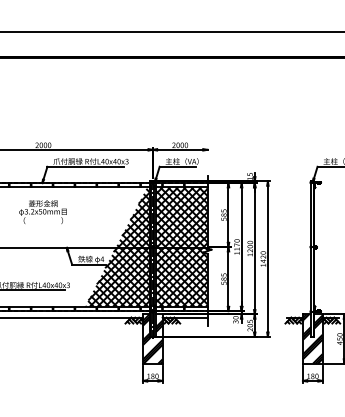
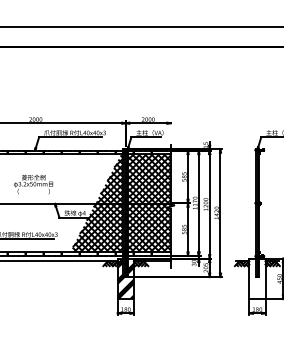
text: (43, 212) -> (33, 184), moved
hatch: (312, 338) -> (257, 278), removed

